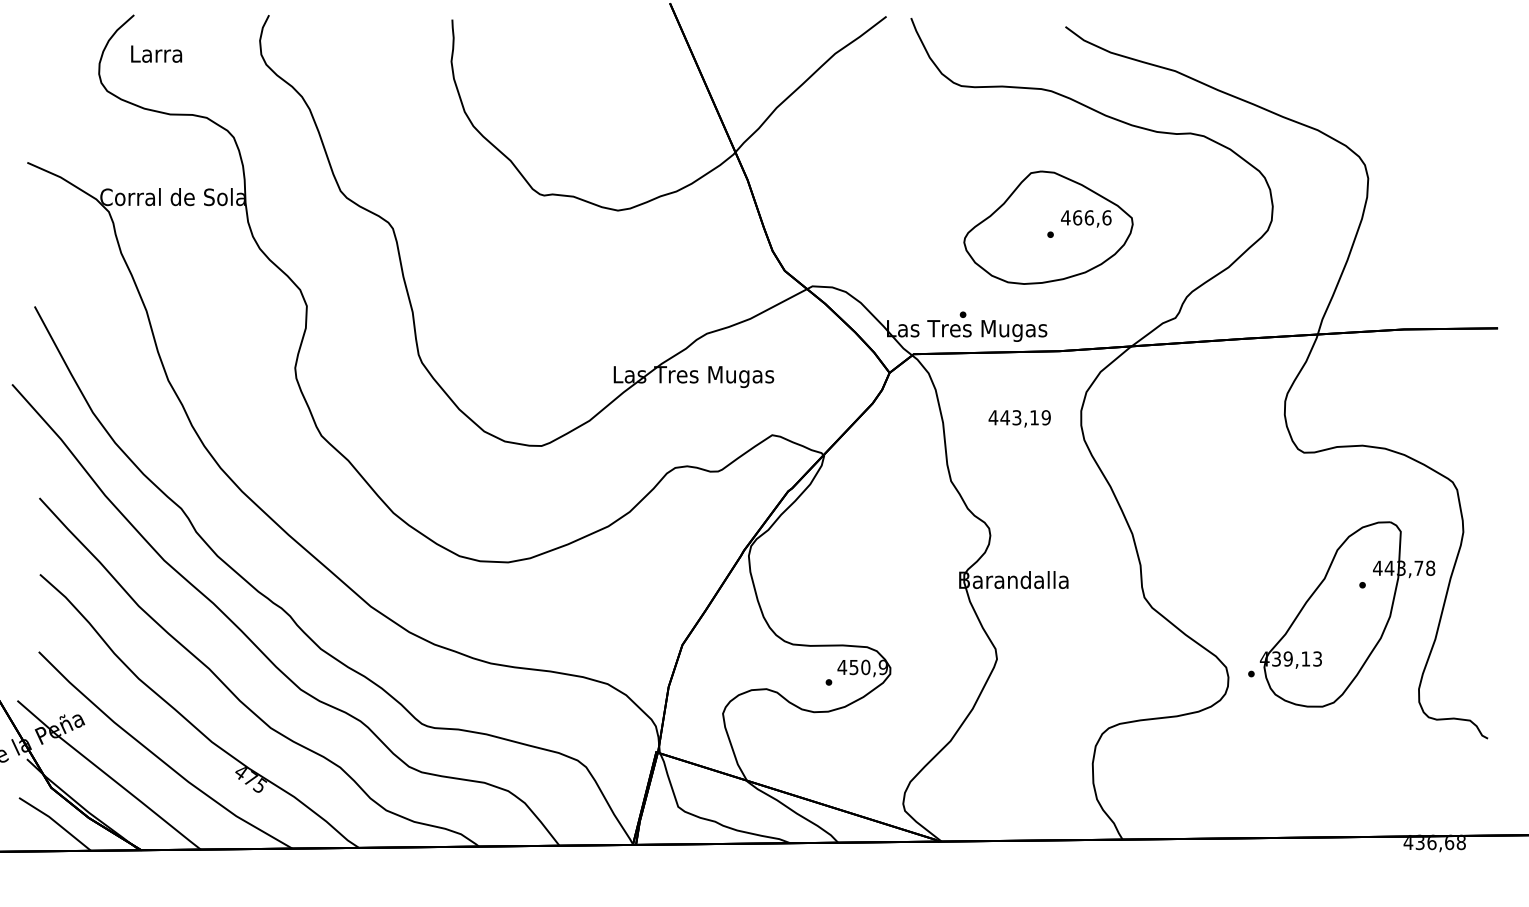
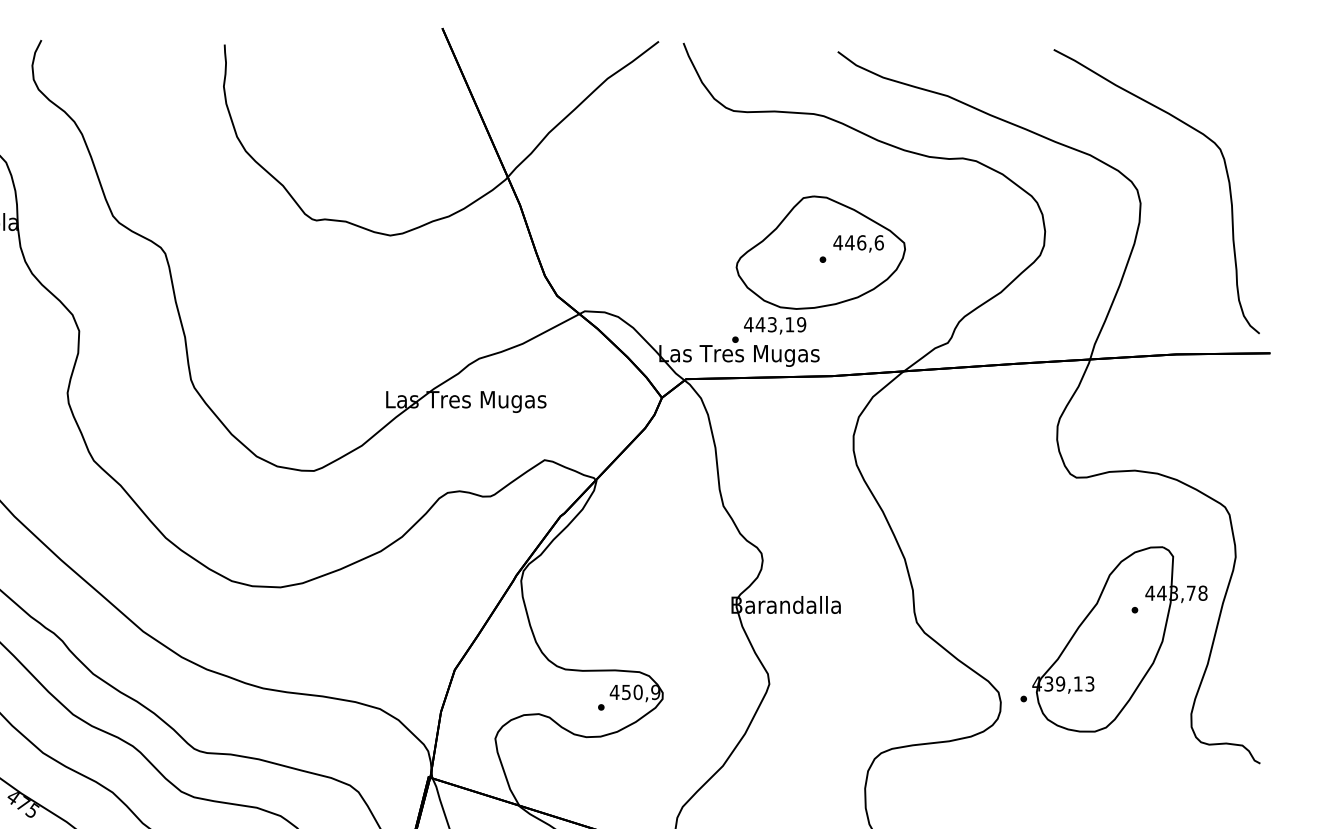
curve: (1453, 147) -> (1225, 172), added
text: (1077, 217) -> (849, 242), 466,6 -> 446,6
text: (1019, 418) -> (774, 325), moved

